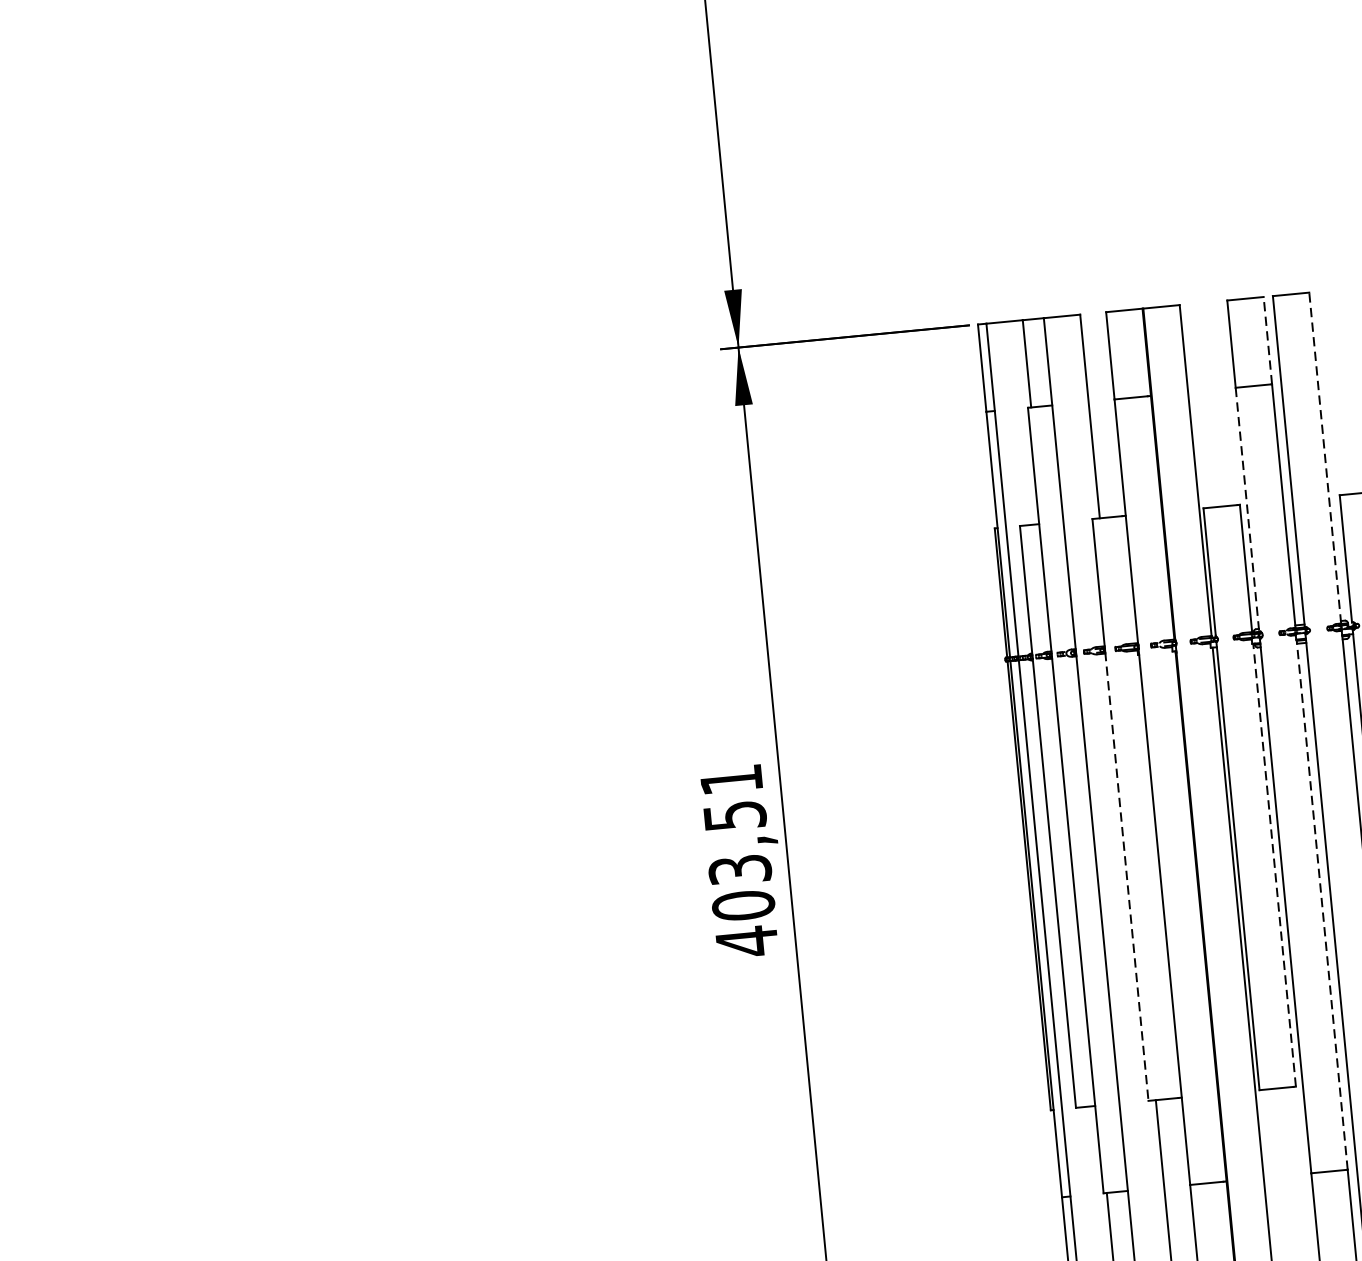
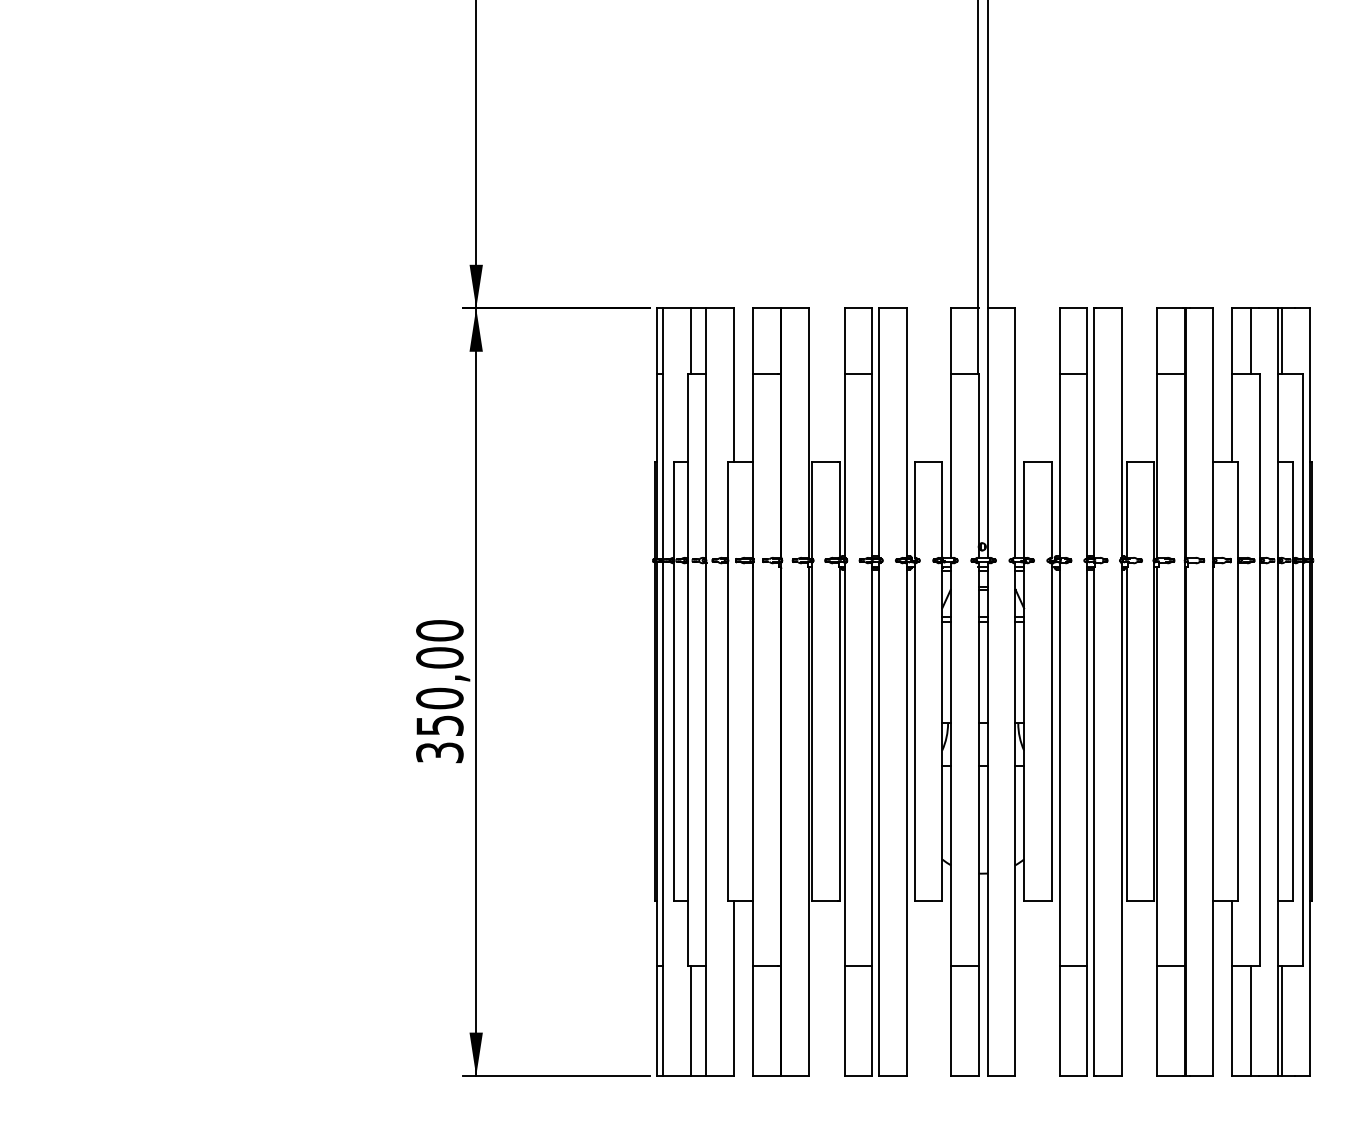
line: (1268, 341) -> (872, 341), dashed -> solid
line: (1325, 458) -> (906, 433), dashed -> solid
line: (1246, 509) -> (844, 465), dashed -> solid
text: (738, 861) -> (439, 692), 403,51 -> 350,00
line: (1274, 865) -> (839, 733), dashed -> solid
line: (1127, 876) -> (728, 731), dashed -> solid
line: (1322, 904) -> (872, 766), dashed -> solid

